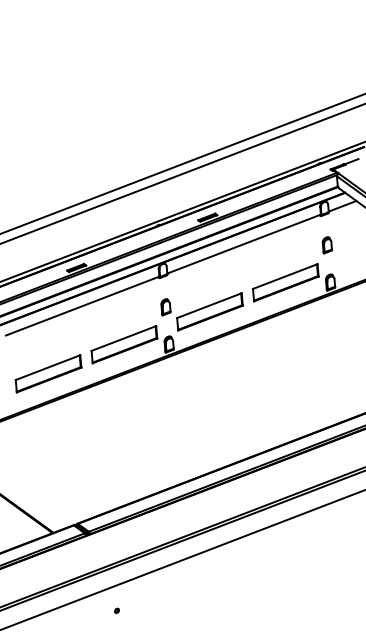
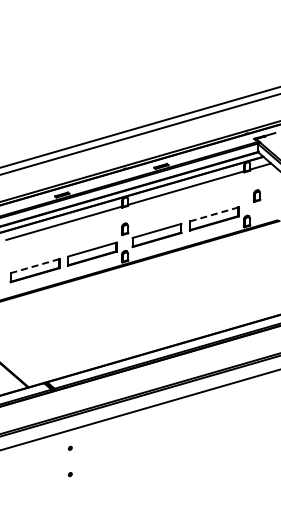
part: (326, 244) -> (256, 195), moved
line: (284, 276) -> (213, 214), solid -> dashed
line: (47, 368) -> (34, 266), solid -> dashed

